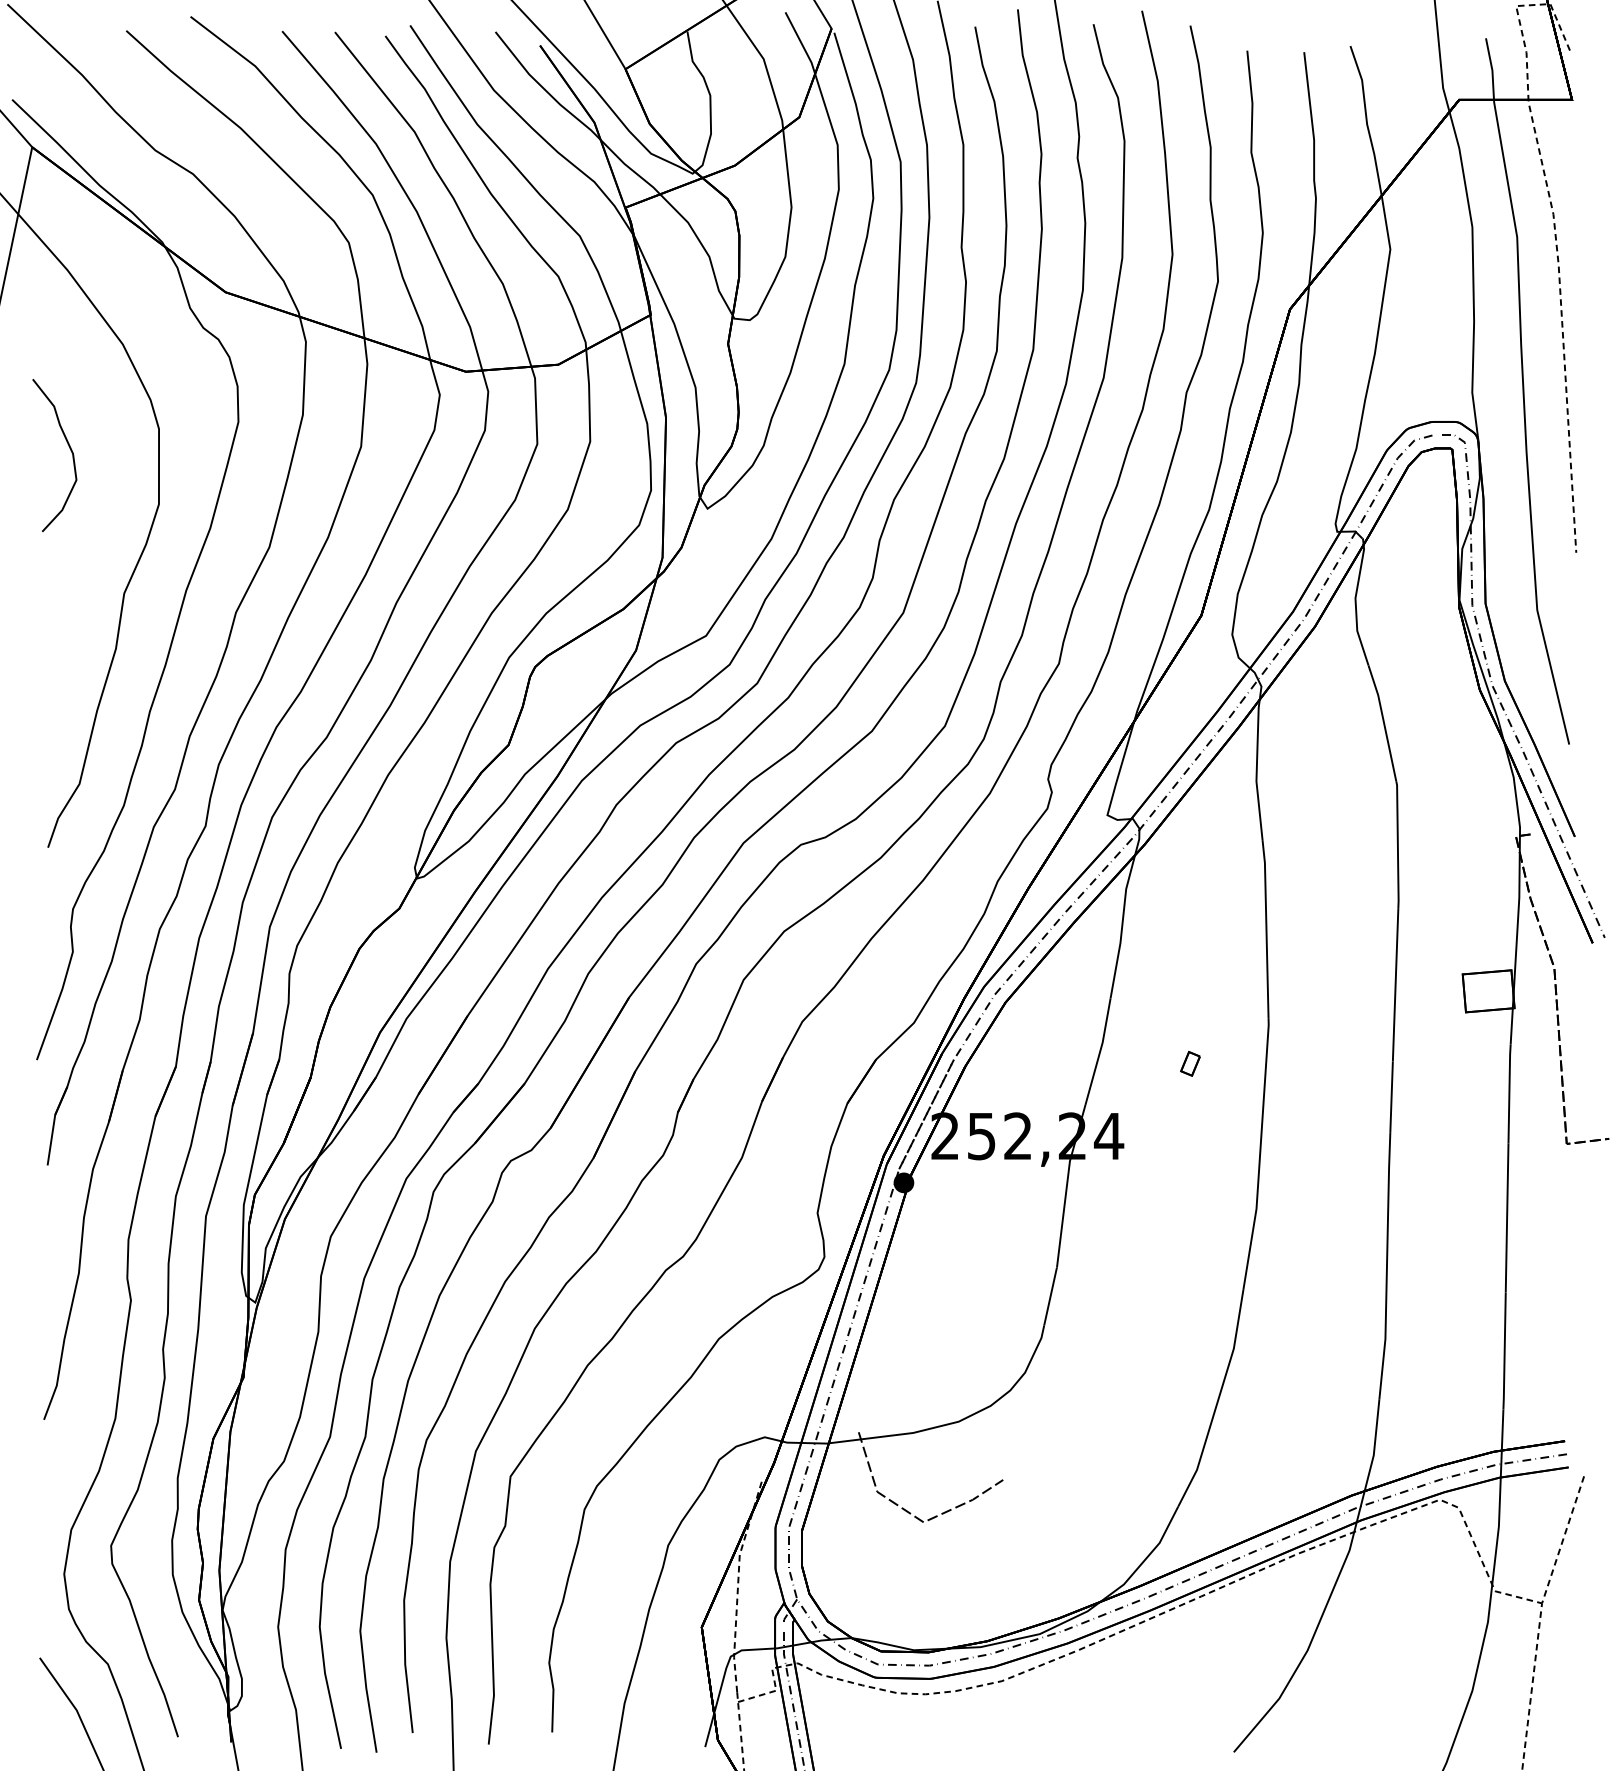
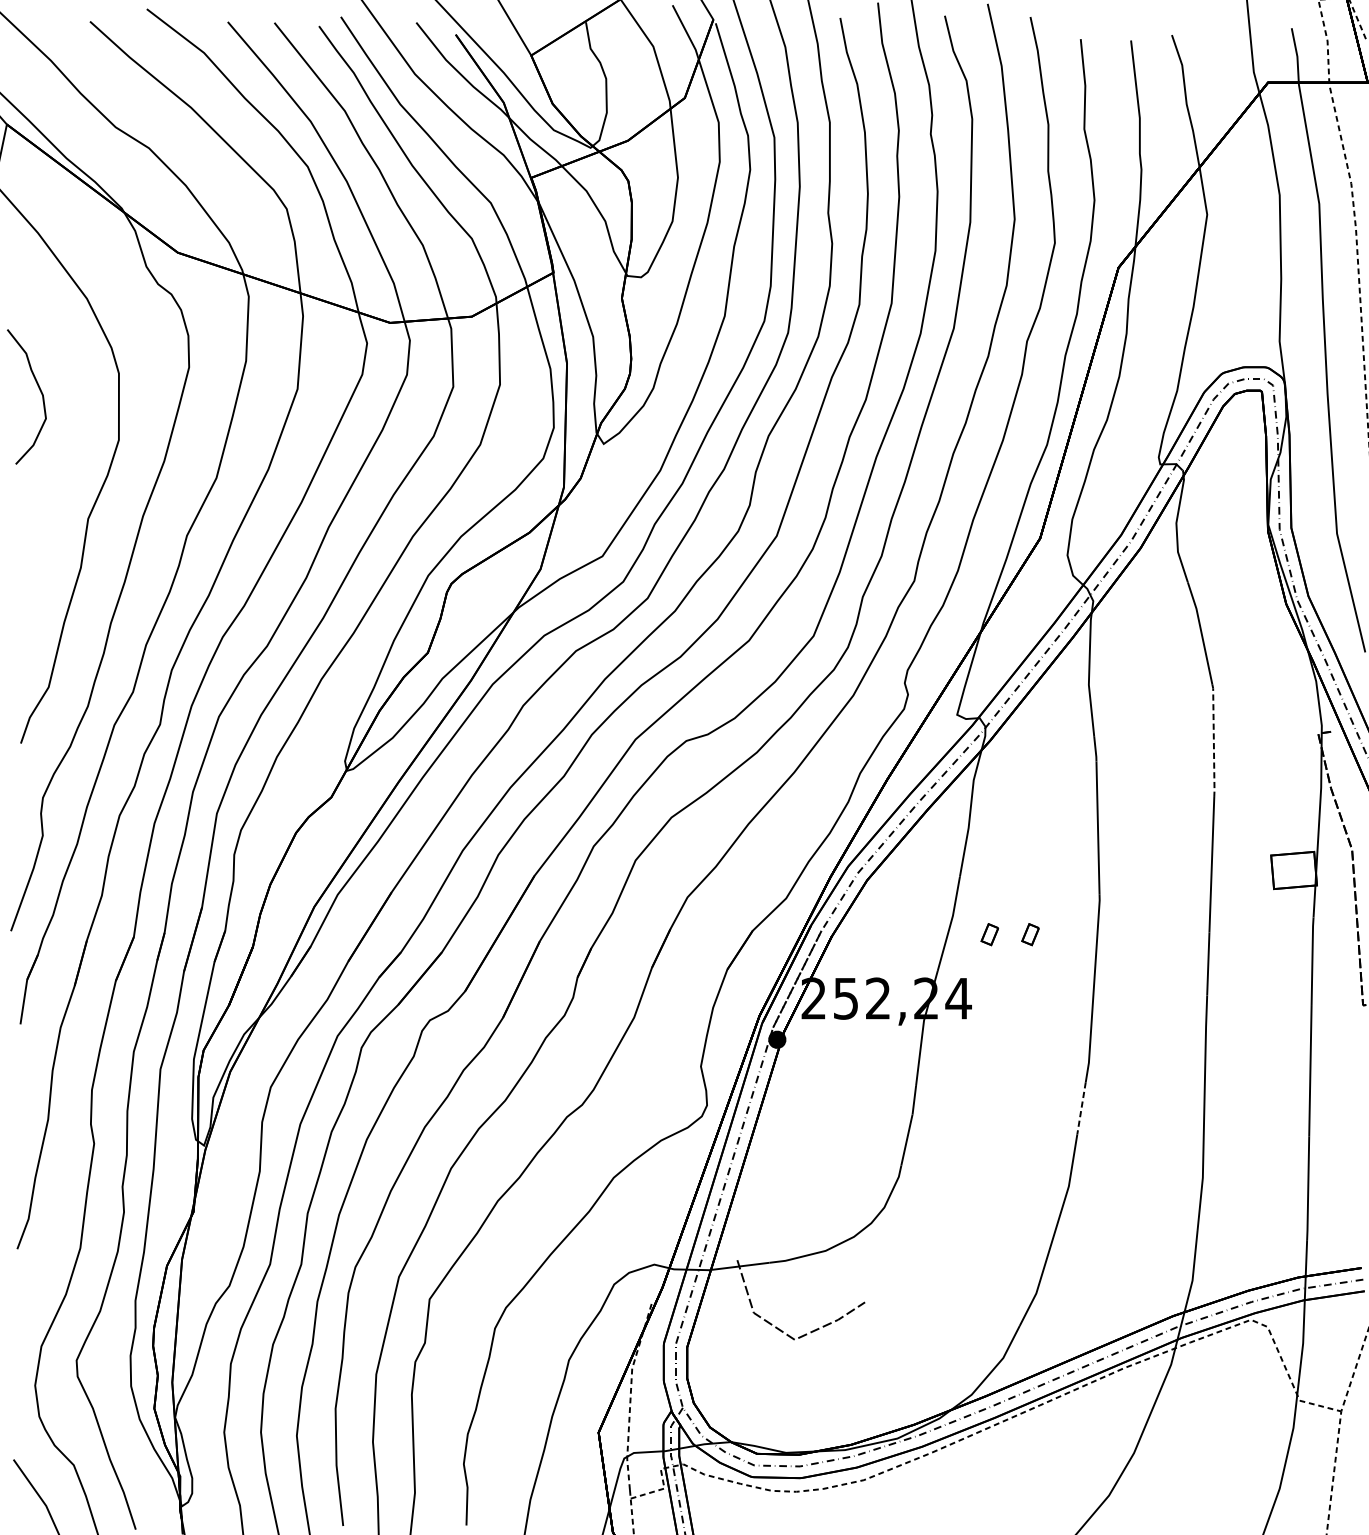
line: (1397, 844) -> (1213, 740), solid -> dashed
part: (1144, 1063) -> (989, 934), added
line: (1248, 1260) -> (1081, 1108), solid -> dashed

